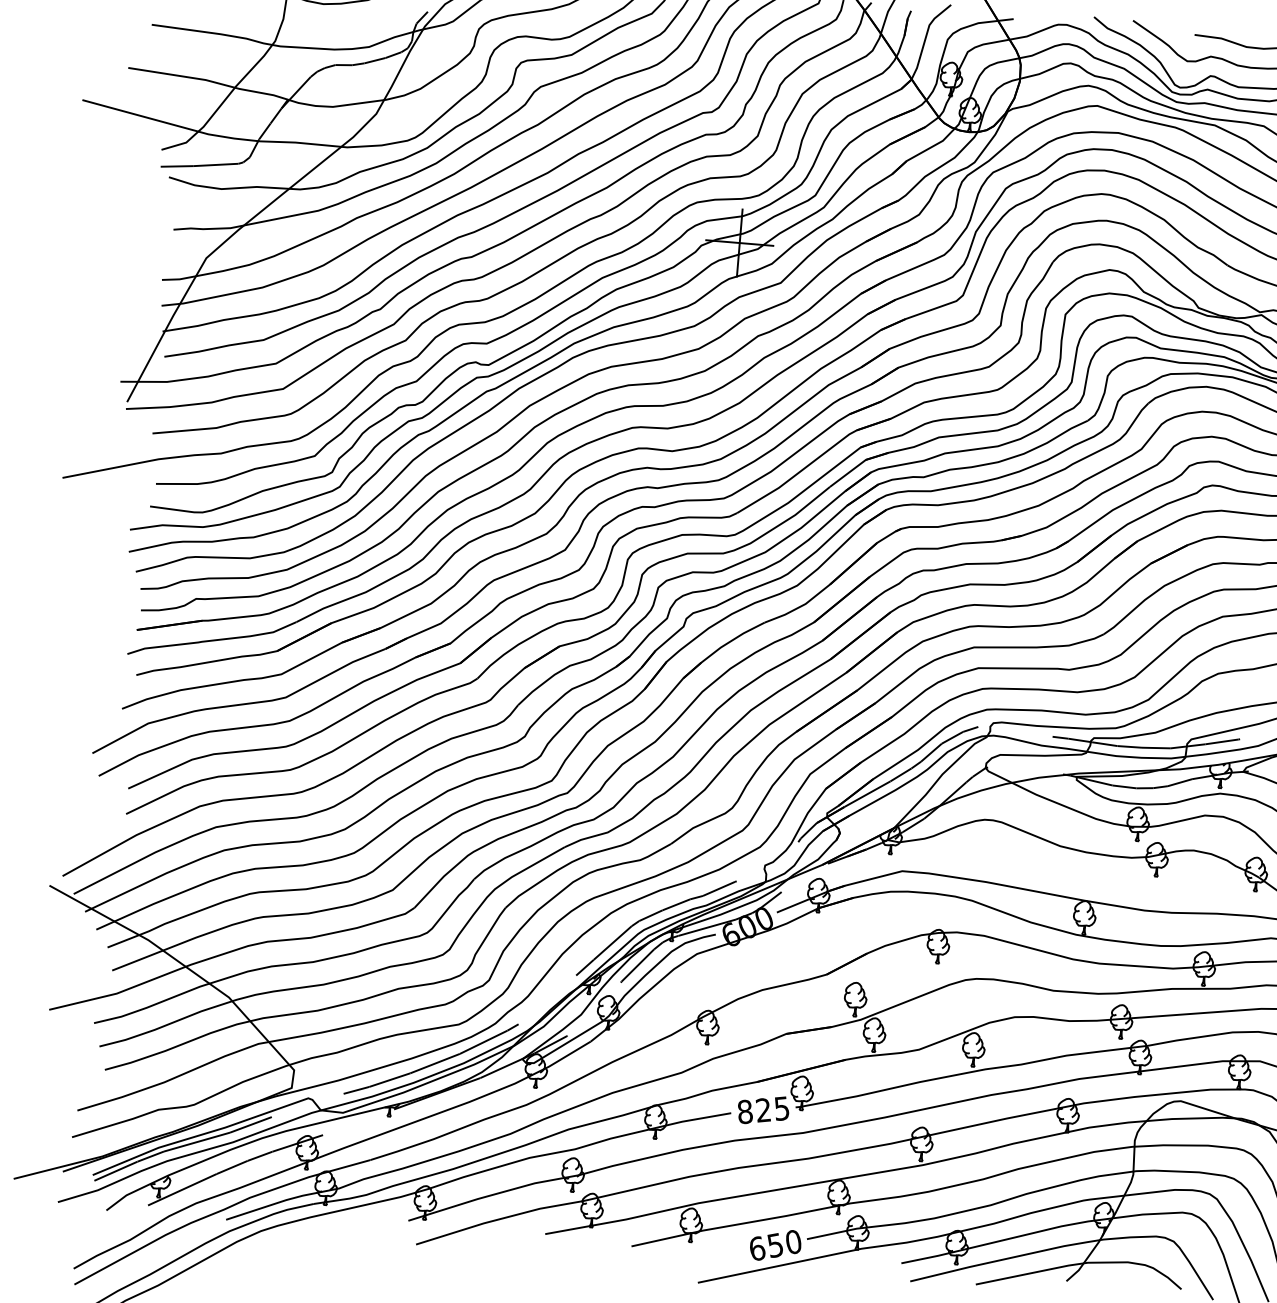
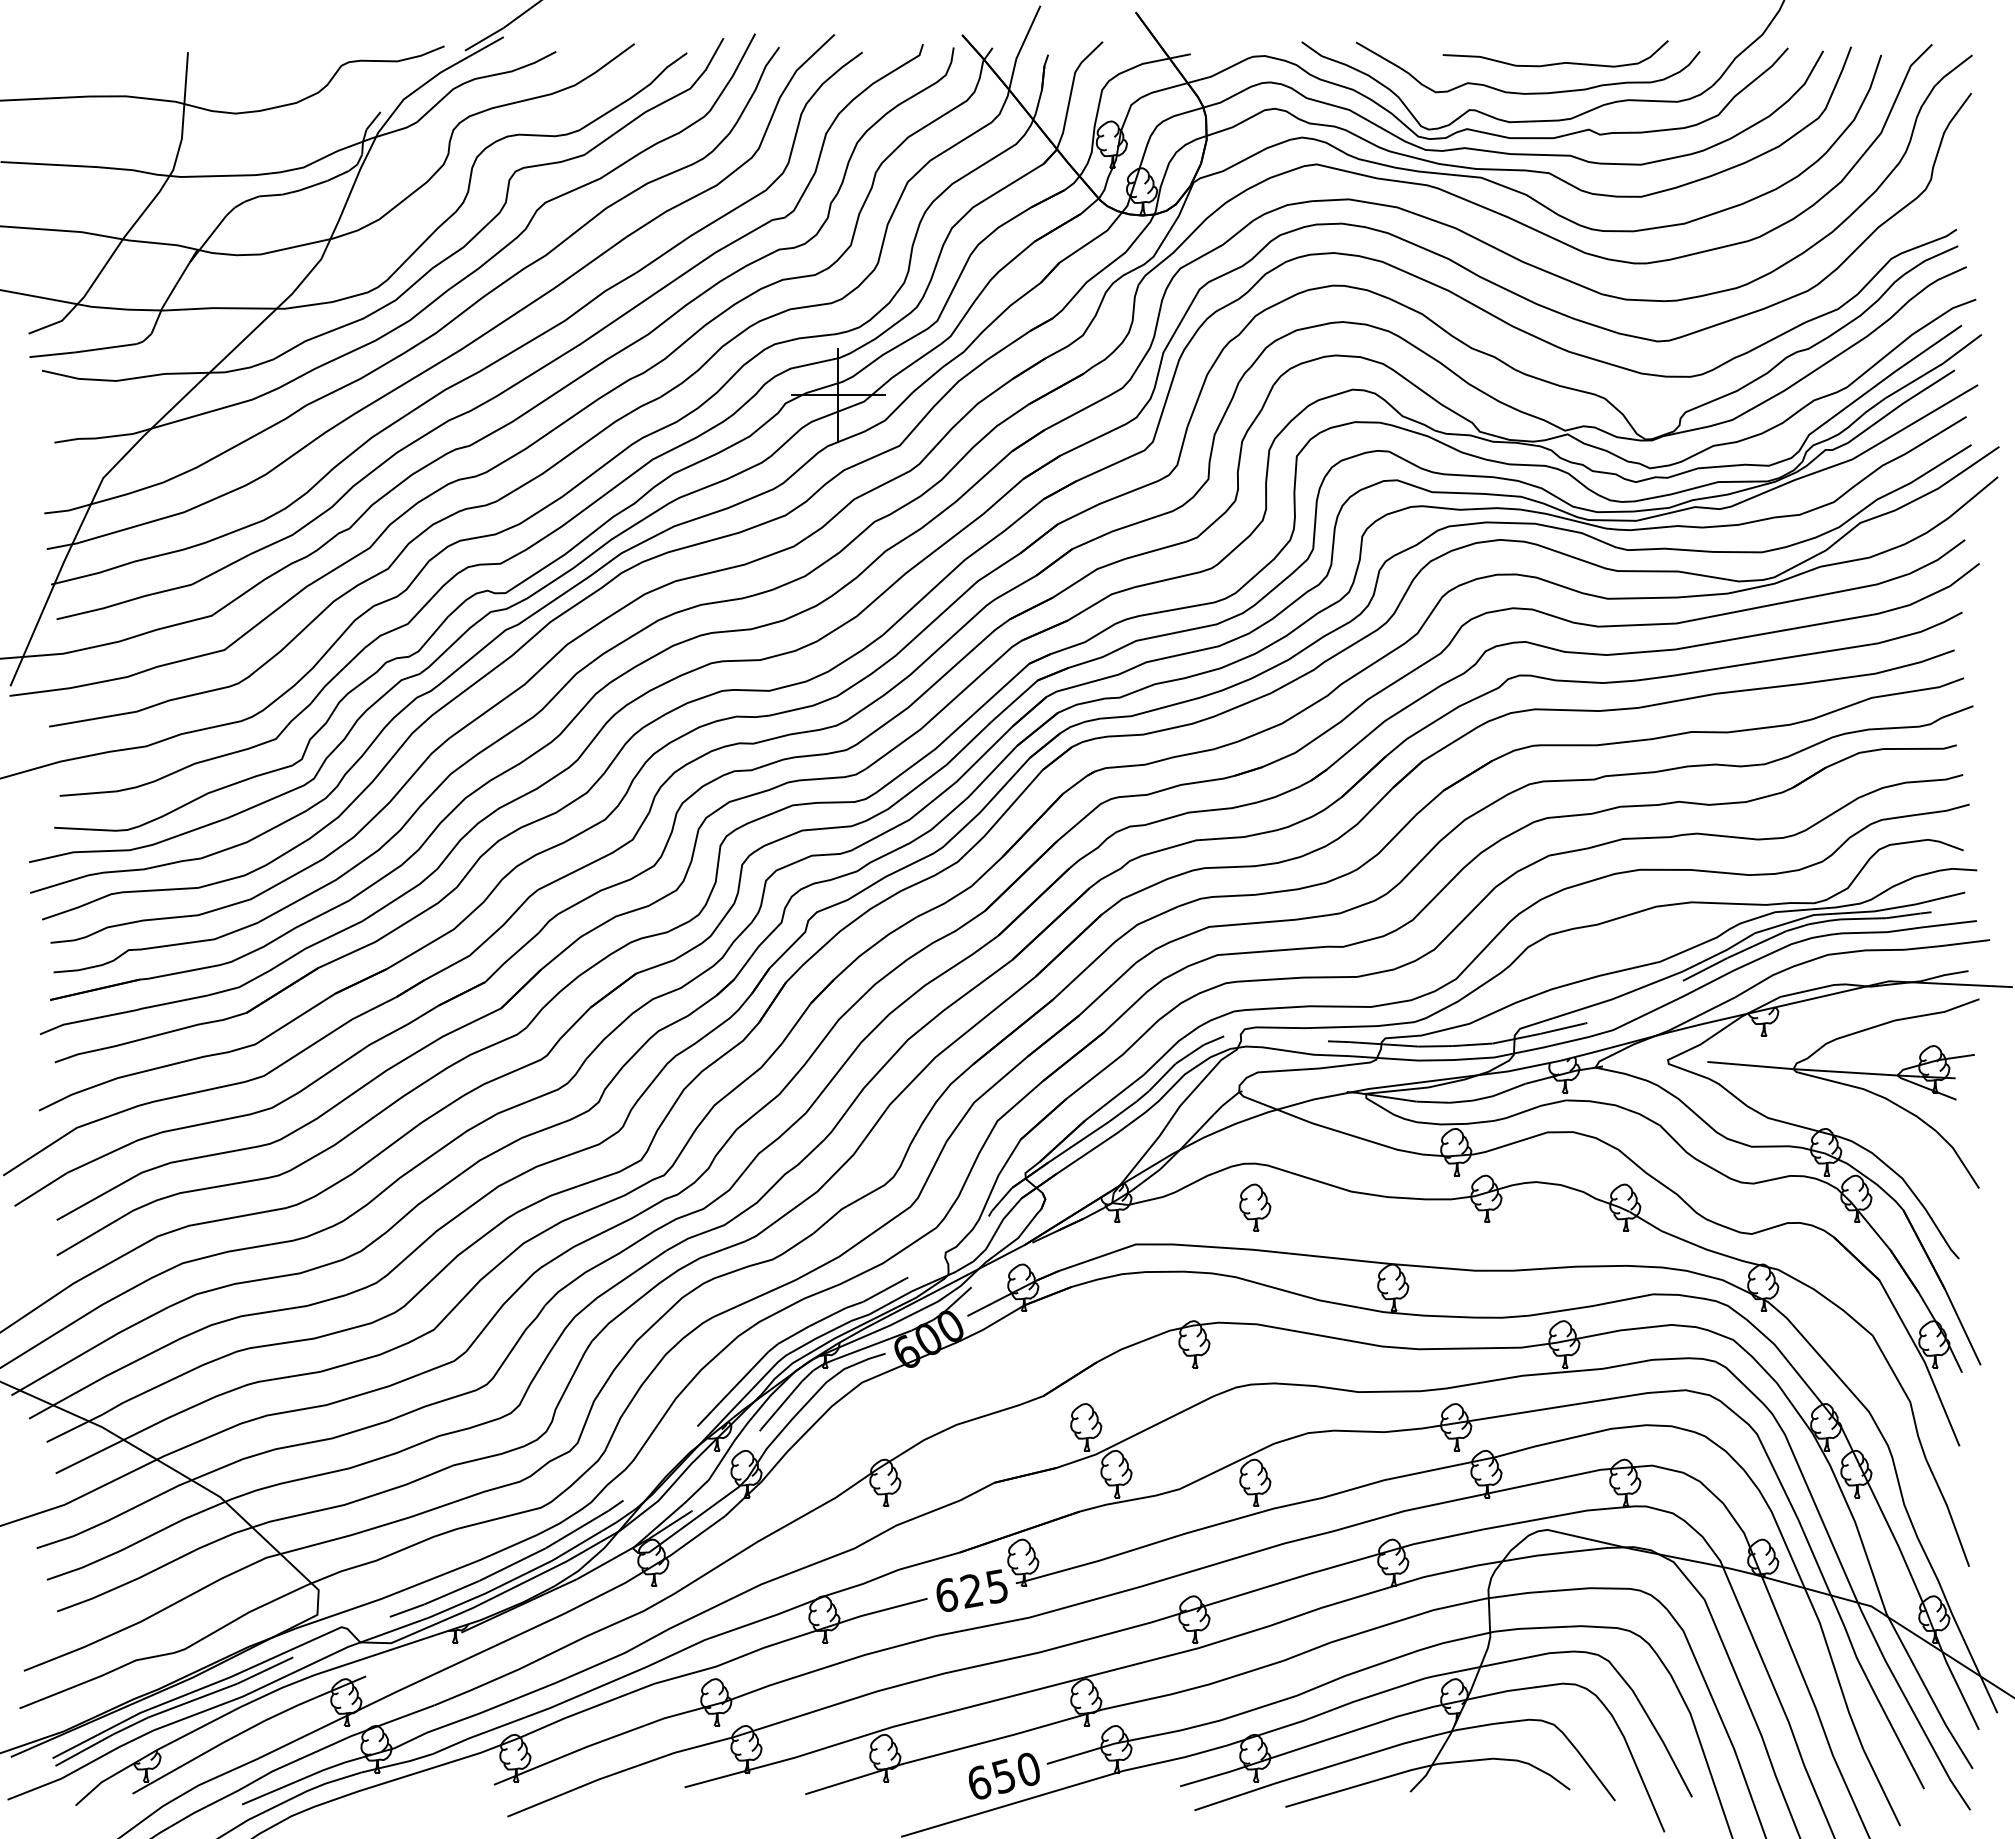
part: (990, 851) -> (1255, 1207), added
text: (745, 1112) -> (947, 1595), 825 -> 625

